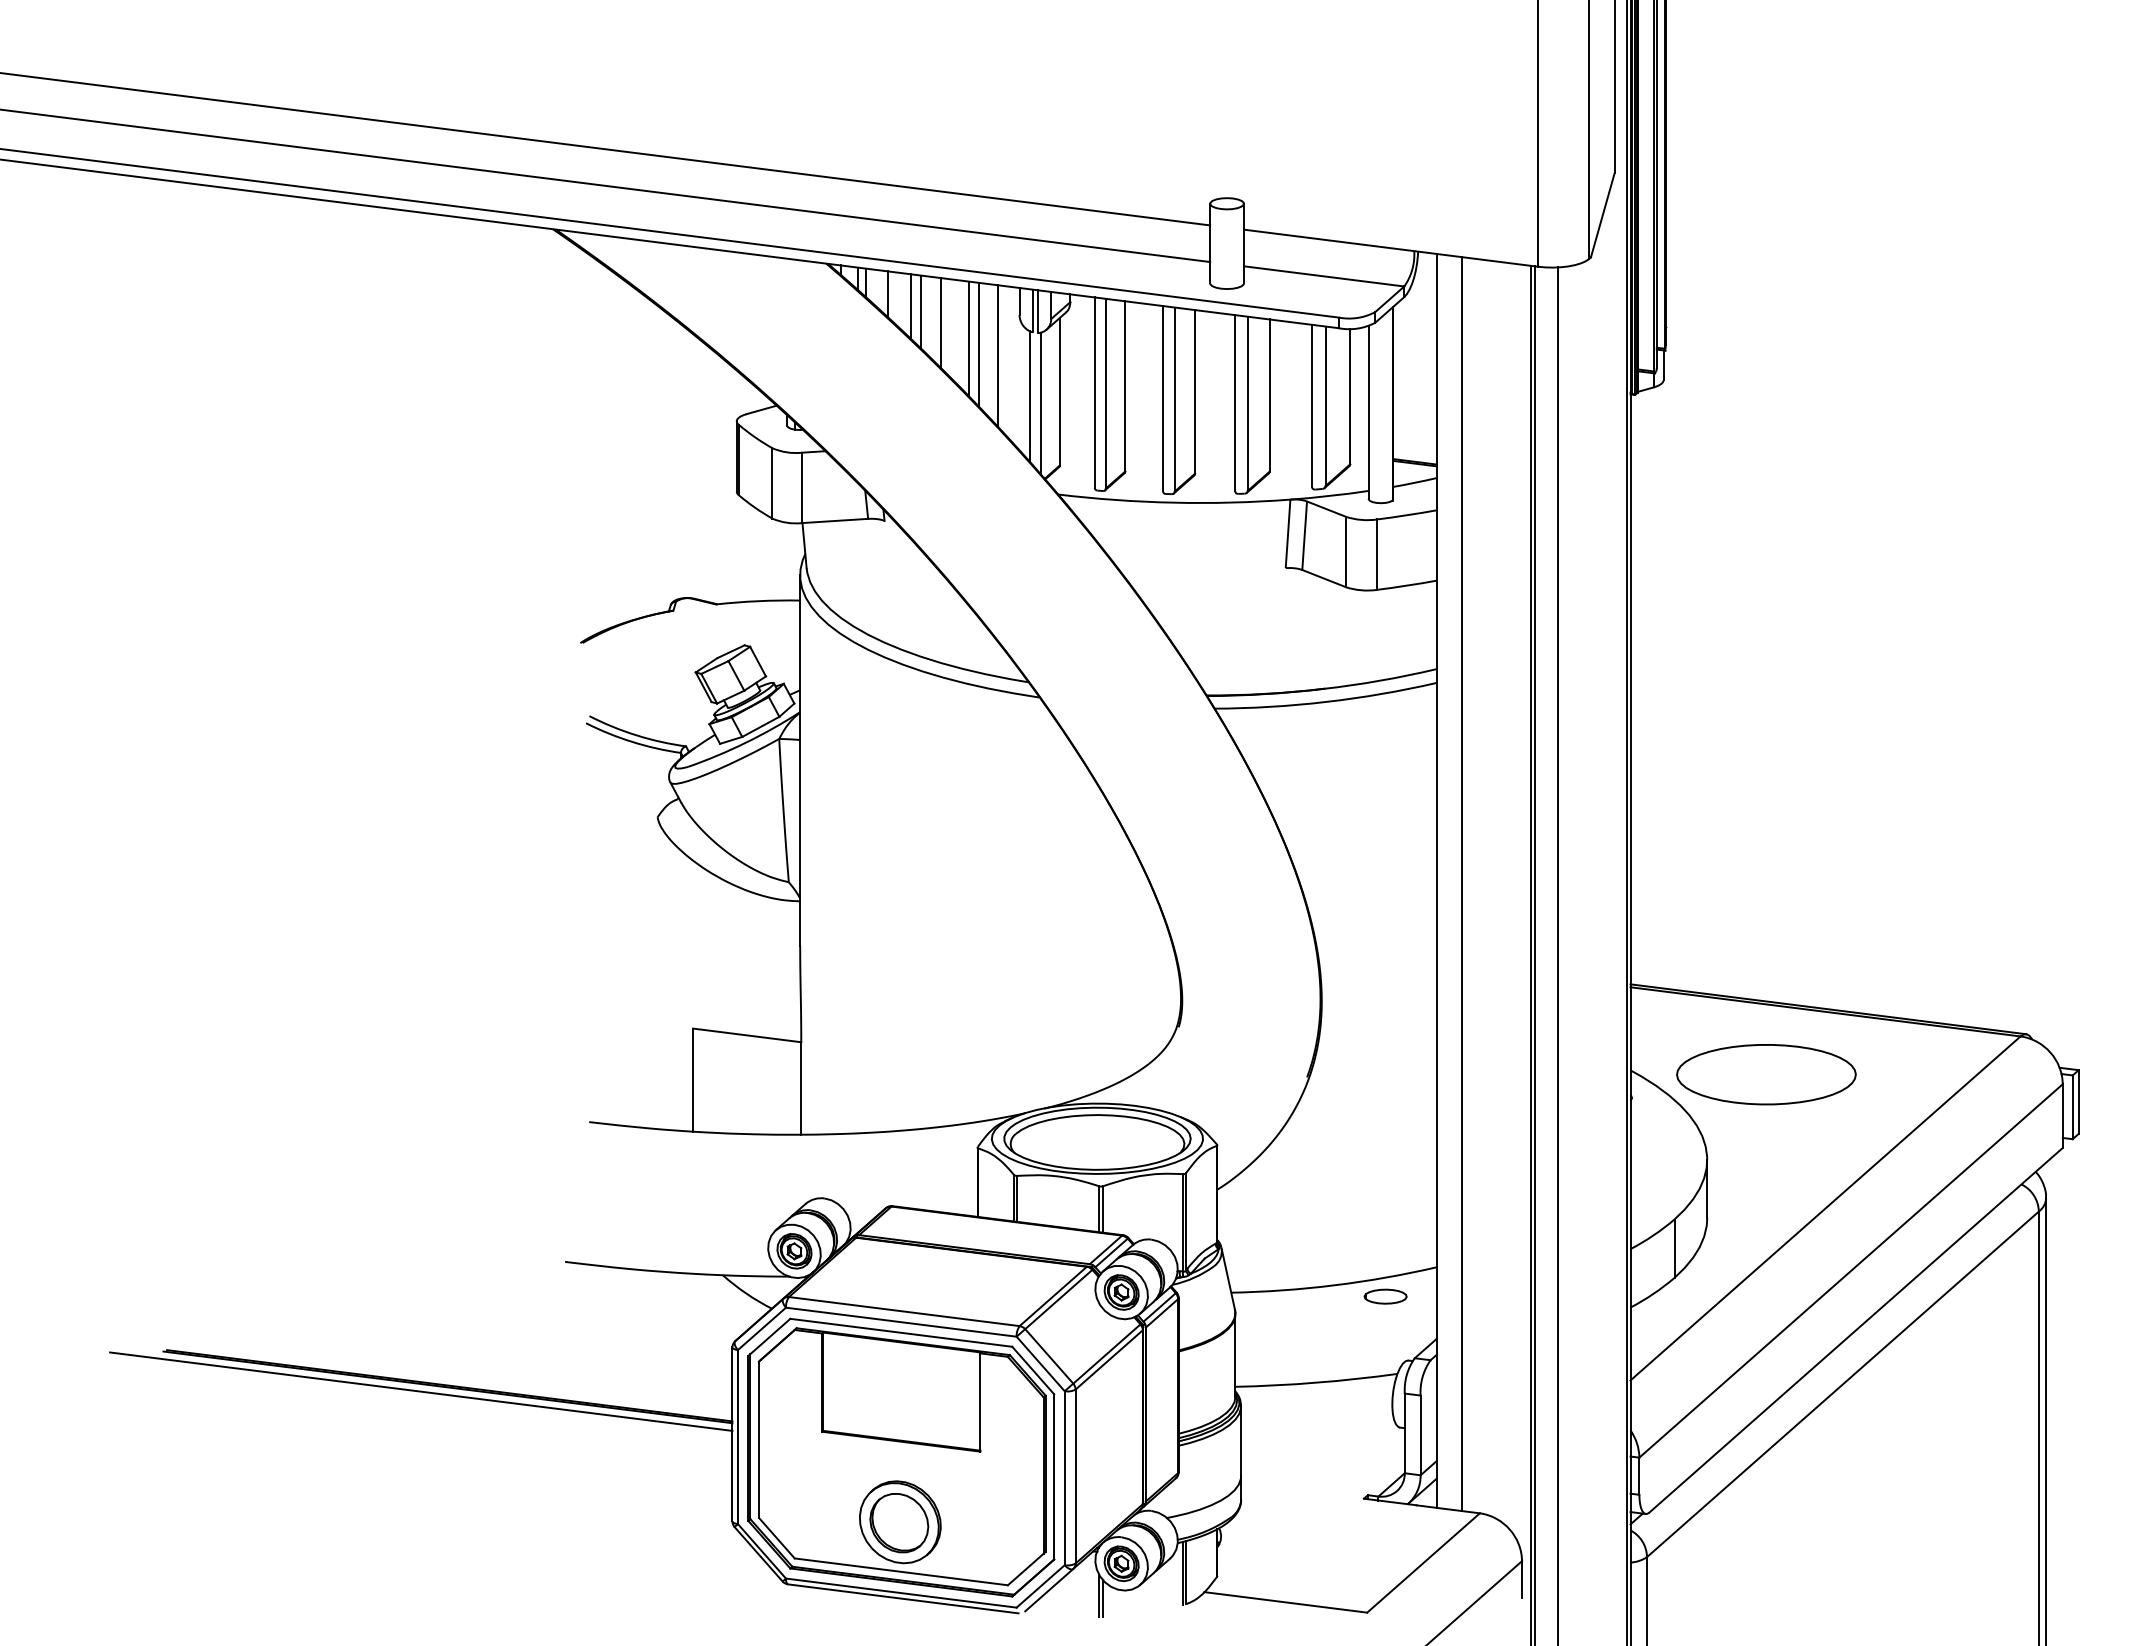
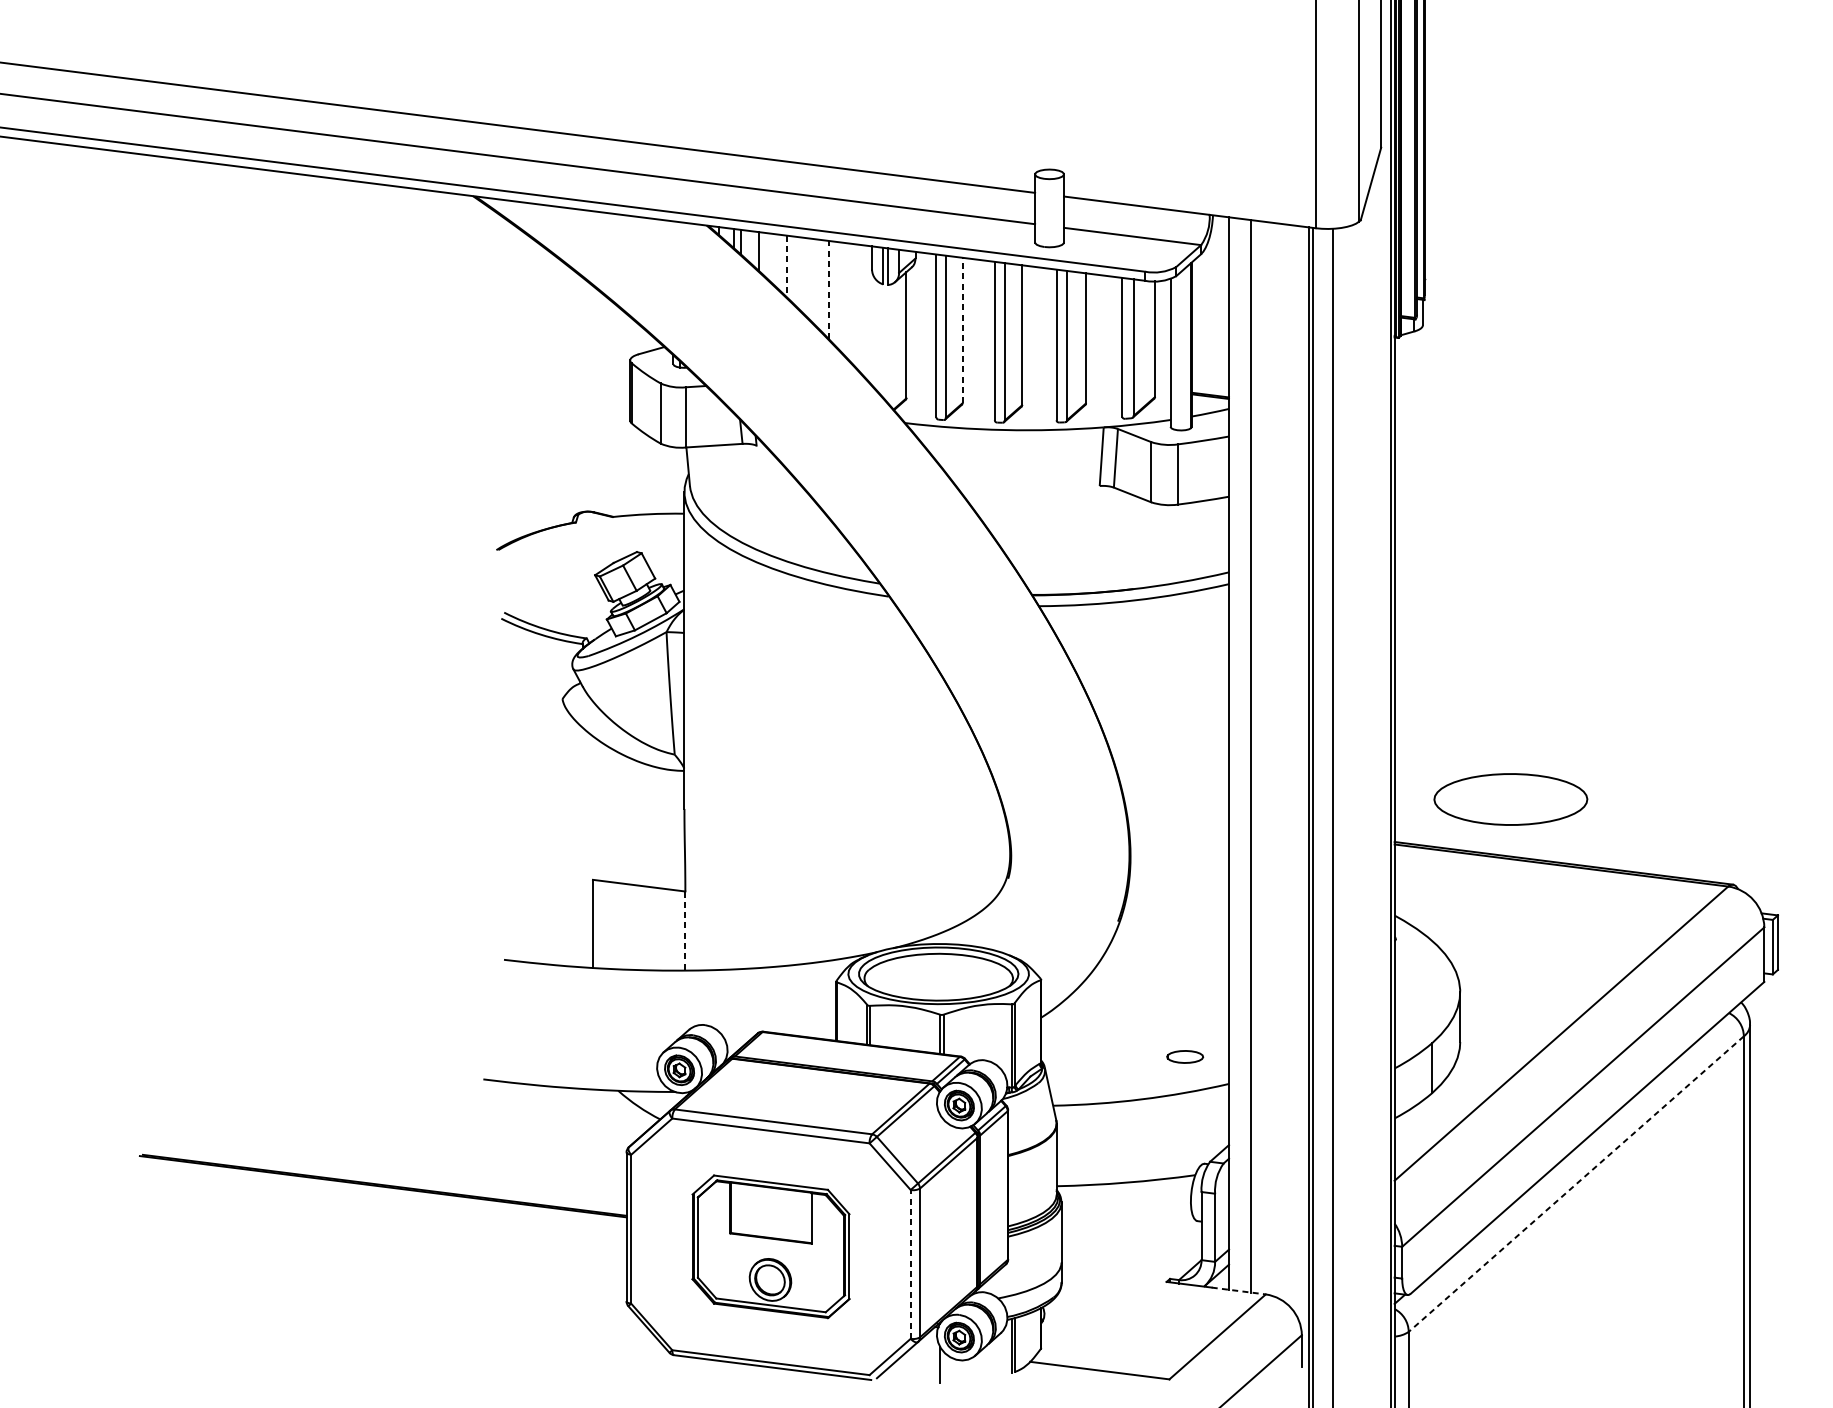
line: (911, 306) -> (779, 262), removed
line: (920, 312) -> (787, 267), solid -> dashed
line: (940, 322) -> (804, 275), removed
line: (968, 338) -> (828, 289), solid -> dashed
line: (978, 344) -> (836, 294), removed
line: (998, 356) -> (854, 305), removed
line: (1125, 385) -> (962, 329), solid -> dashed
line: (1030, 396) -> (881, 339), removed
line: (1040, 403) -> (889, 345), removed
part: (1766, 1074) -> (1510, 799), moved
line: (801, 1088) -> (685, 931), solid -> dashed
part: (1385, 1296) -> (1185, 1056), moved
line: (1842, 1384) -> (1575, 1184), solid -> dashed
line: (421, 1391) -> (360, 1190), removed
part: (901, 1457) -> (771, 1246), size x0.6
line: (1064, 1477) -> (910, 1263), solid -> dashed
line: (1448, 1509) -> (1238, 1291), solid -> dashed
line: (1103, 1598) -> (943, 1367), removed

